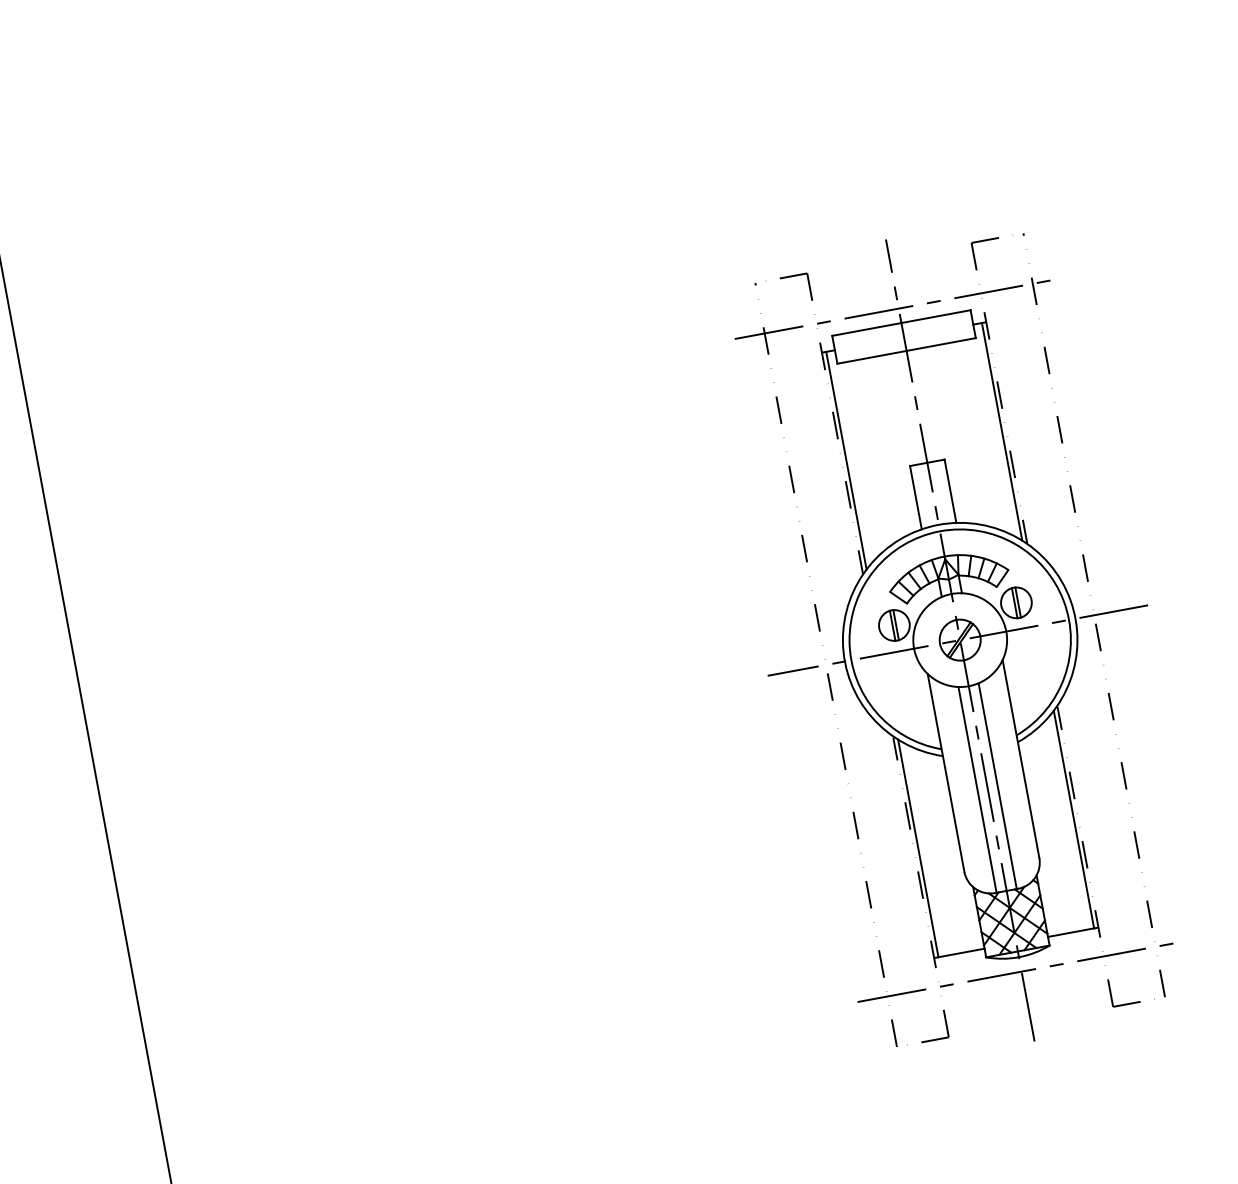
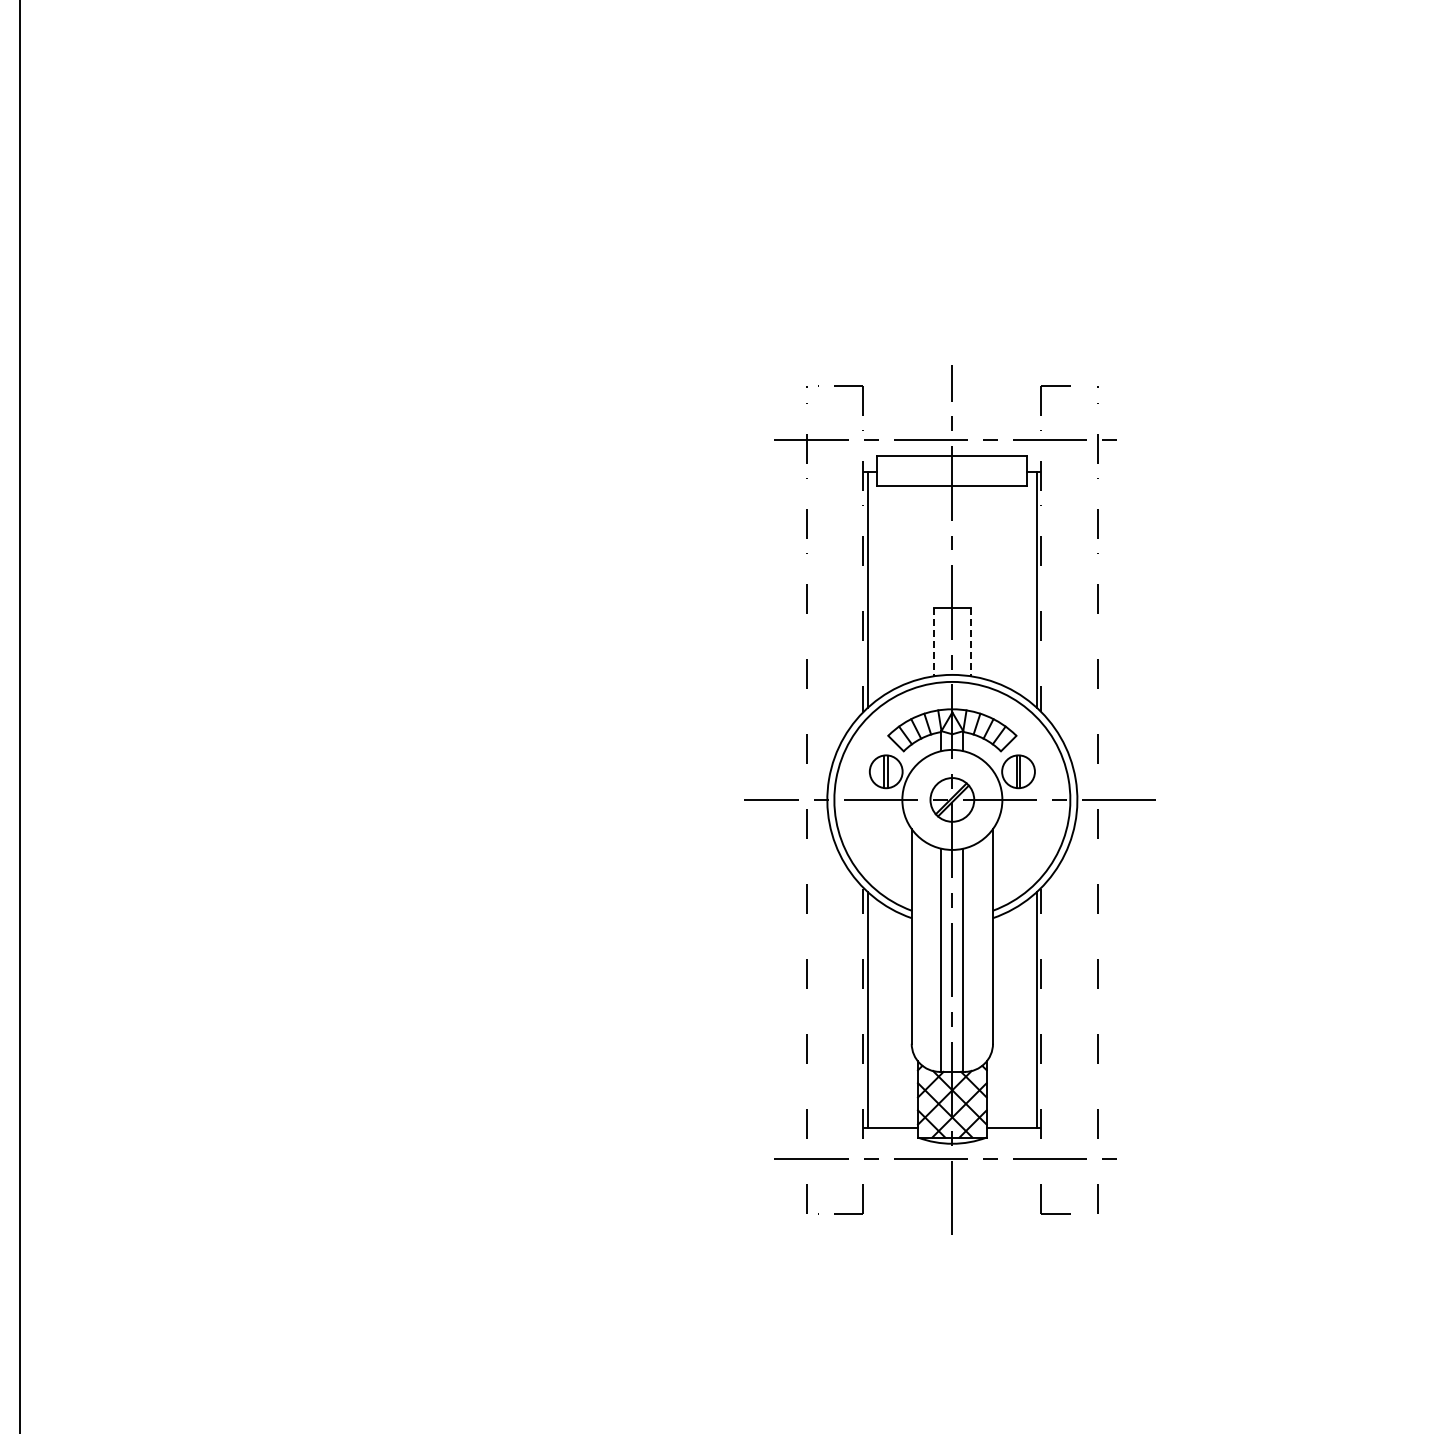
line: (950, 491) -> (971, 642), solid -> dashed
line: (915, 498) -> (933, 642), solid -> dashed

